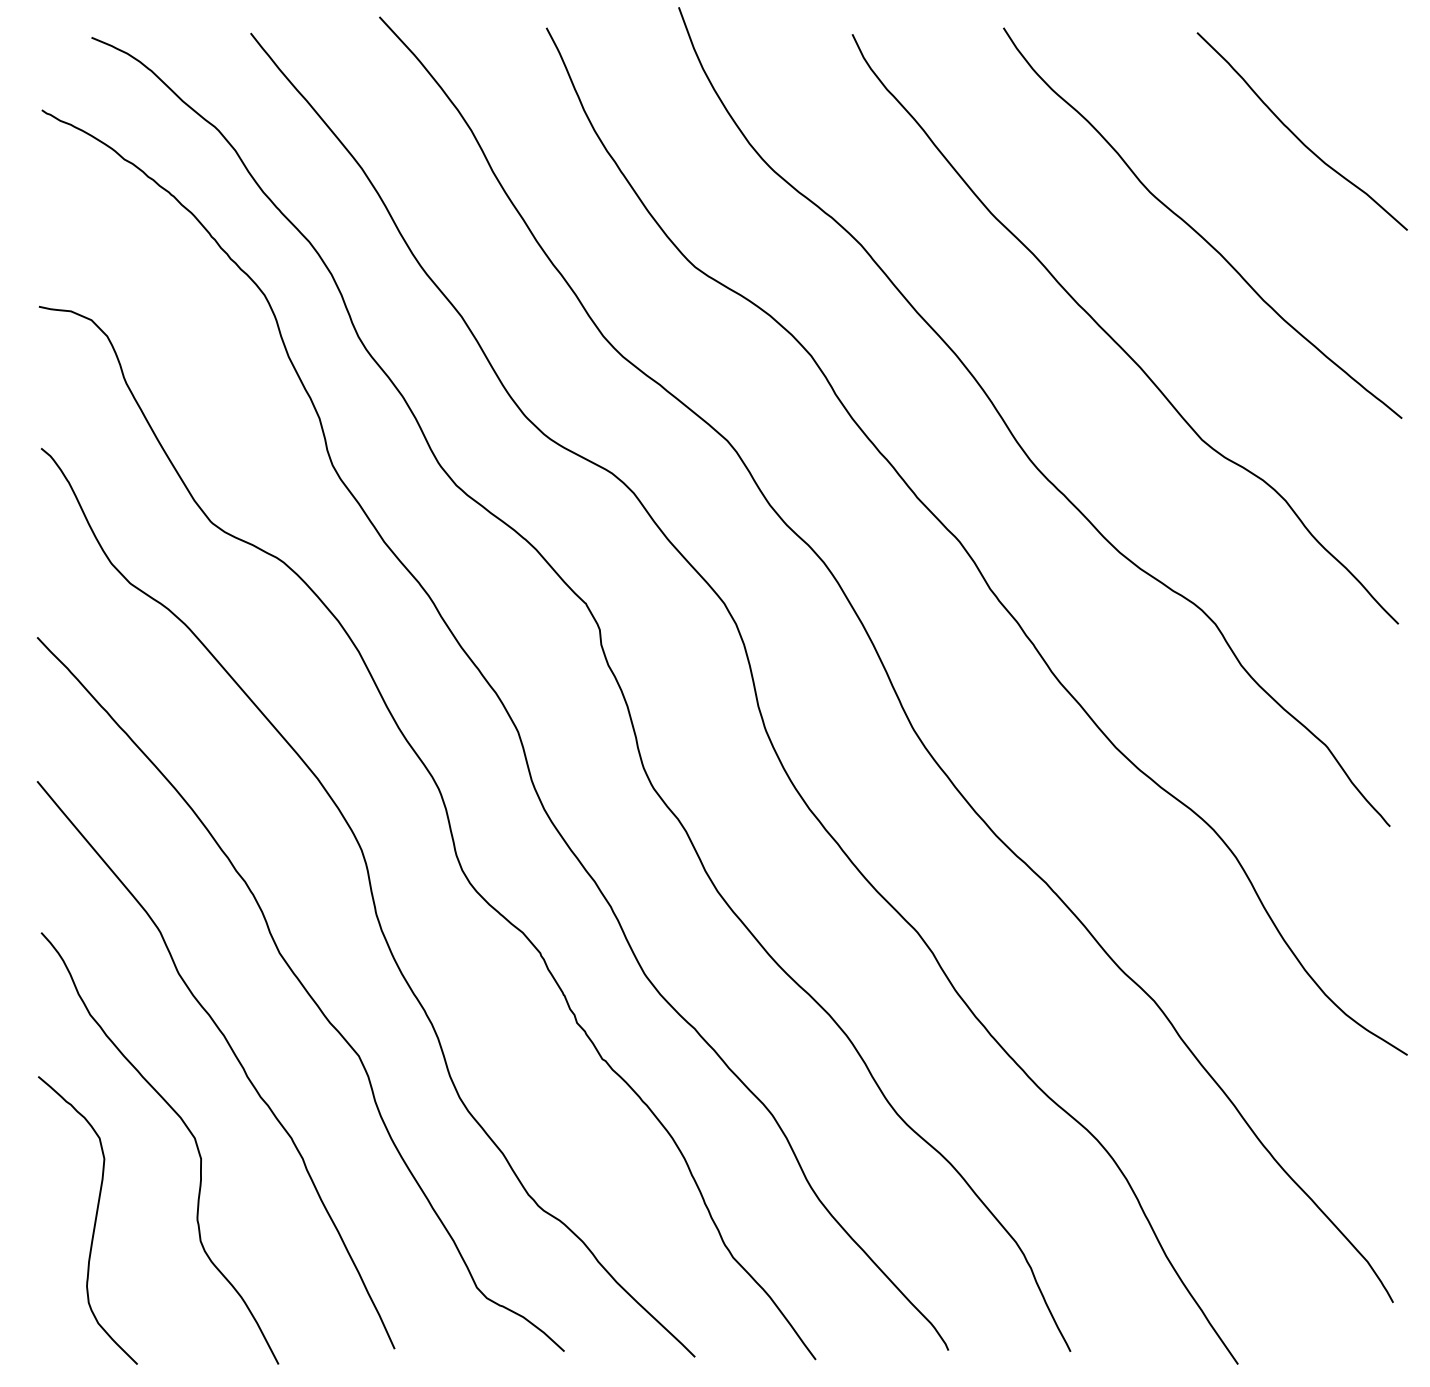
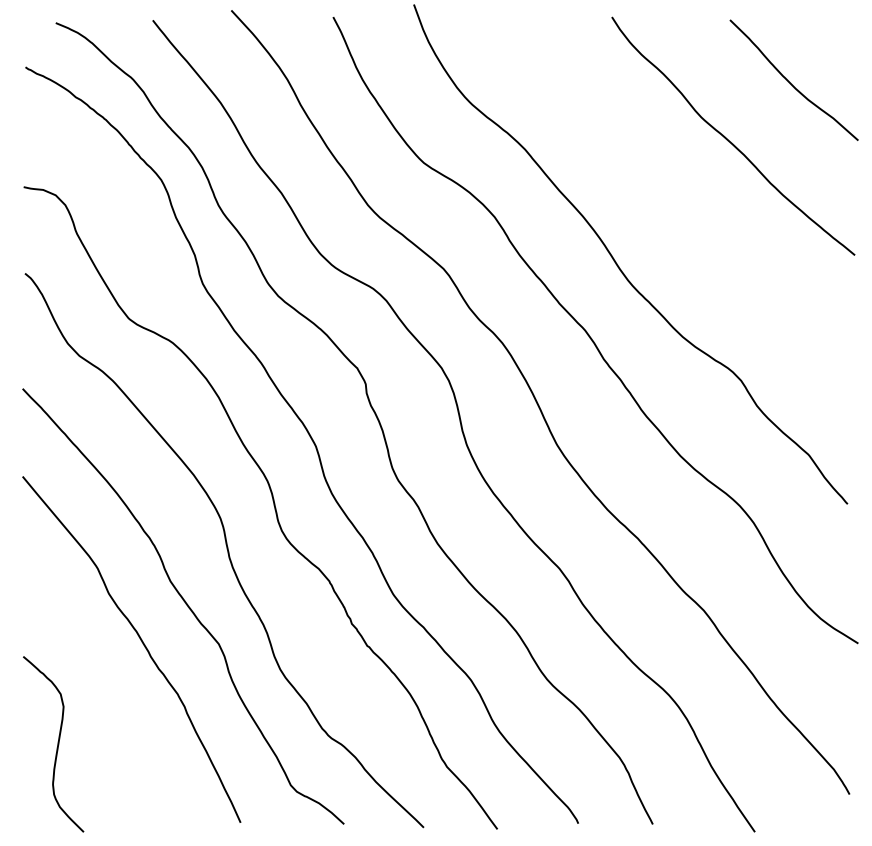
curve: (1114, 338) -> (679, 206), removed
curve: (186, 1128) -> (113, 688), removed

